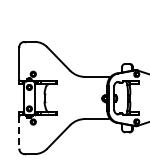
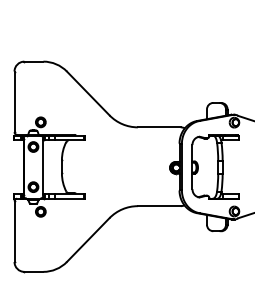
line: (19, 133) -> (14, 233), dashed -> solid

